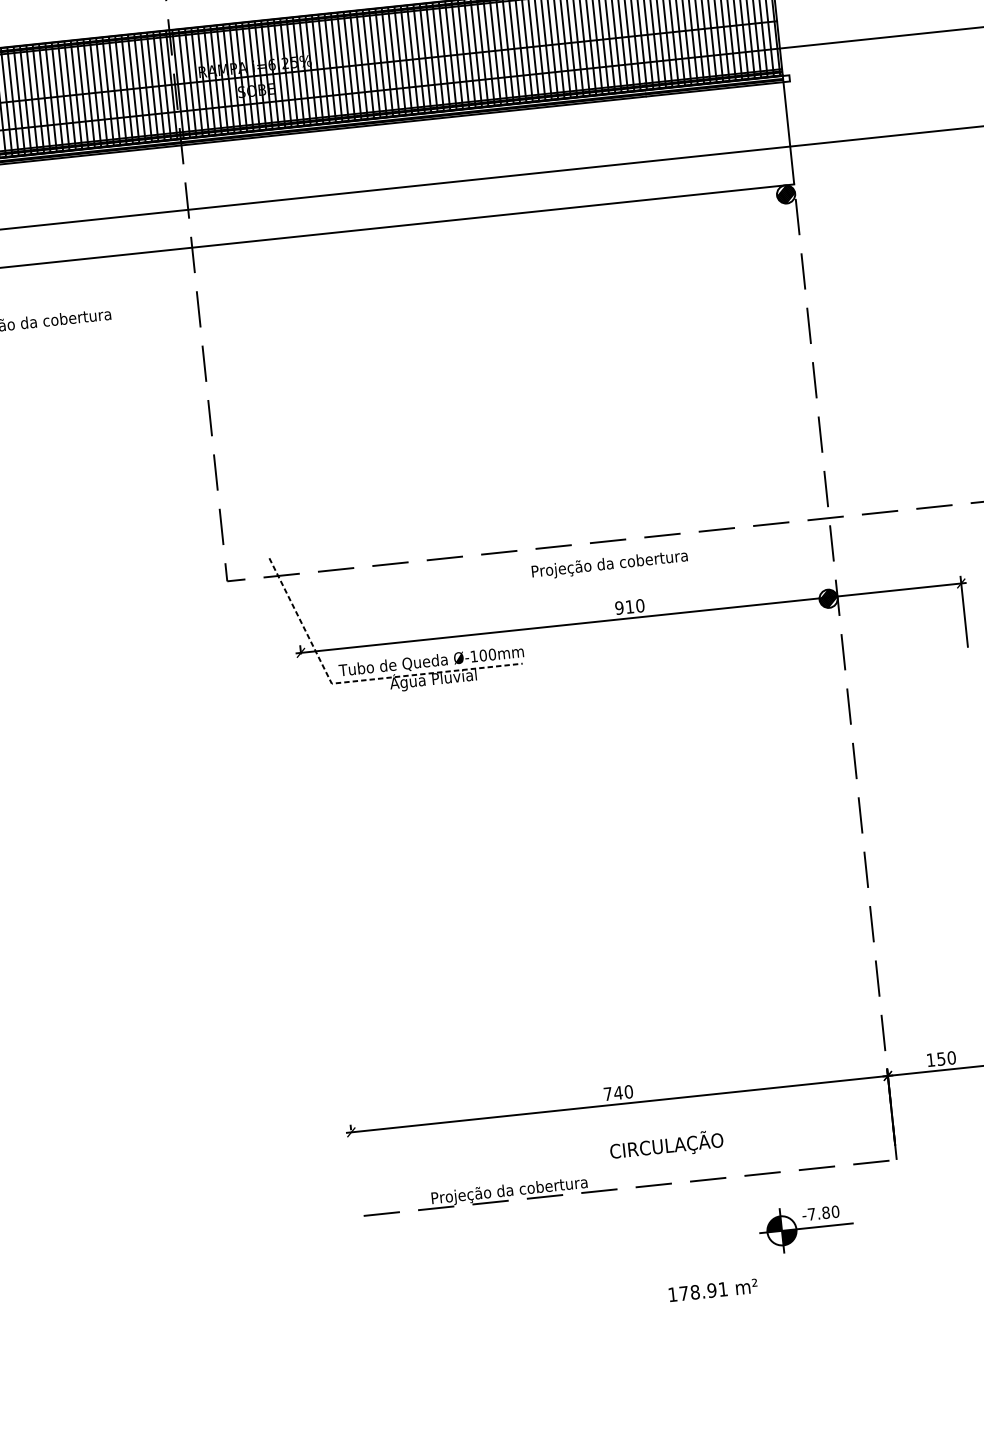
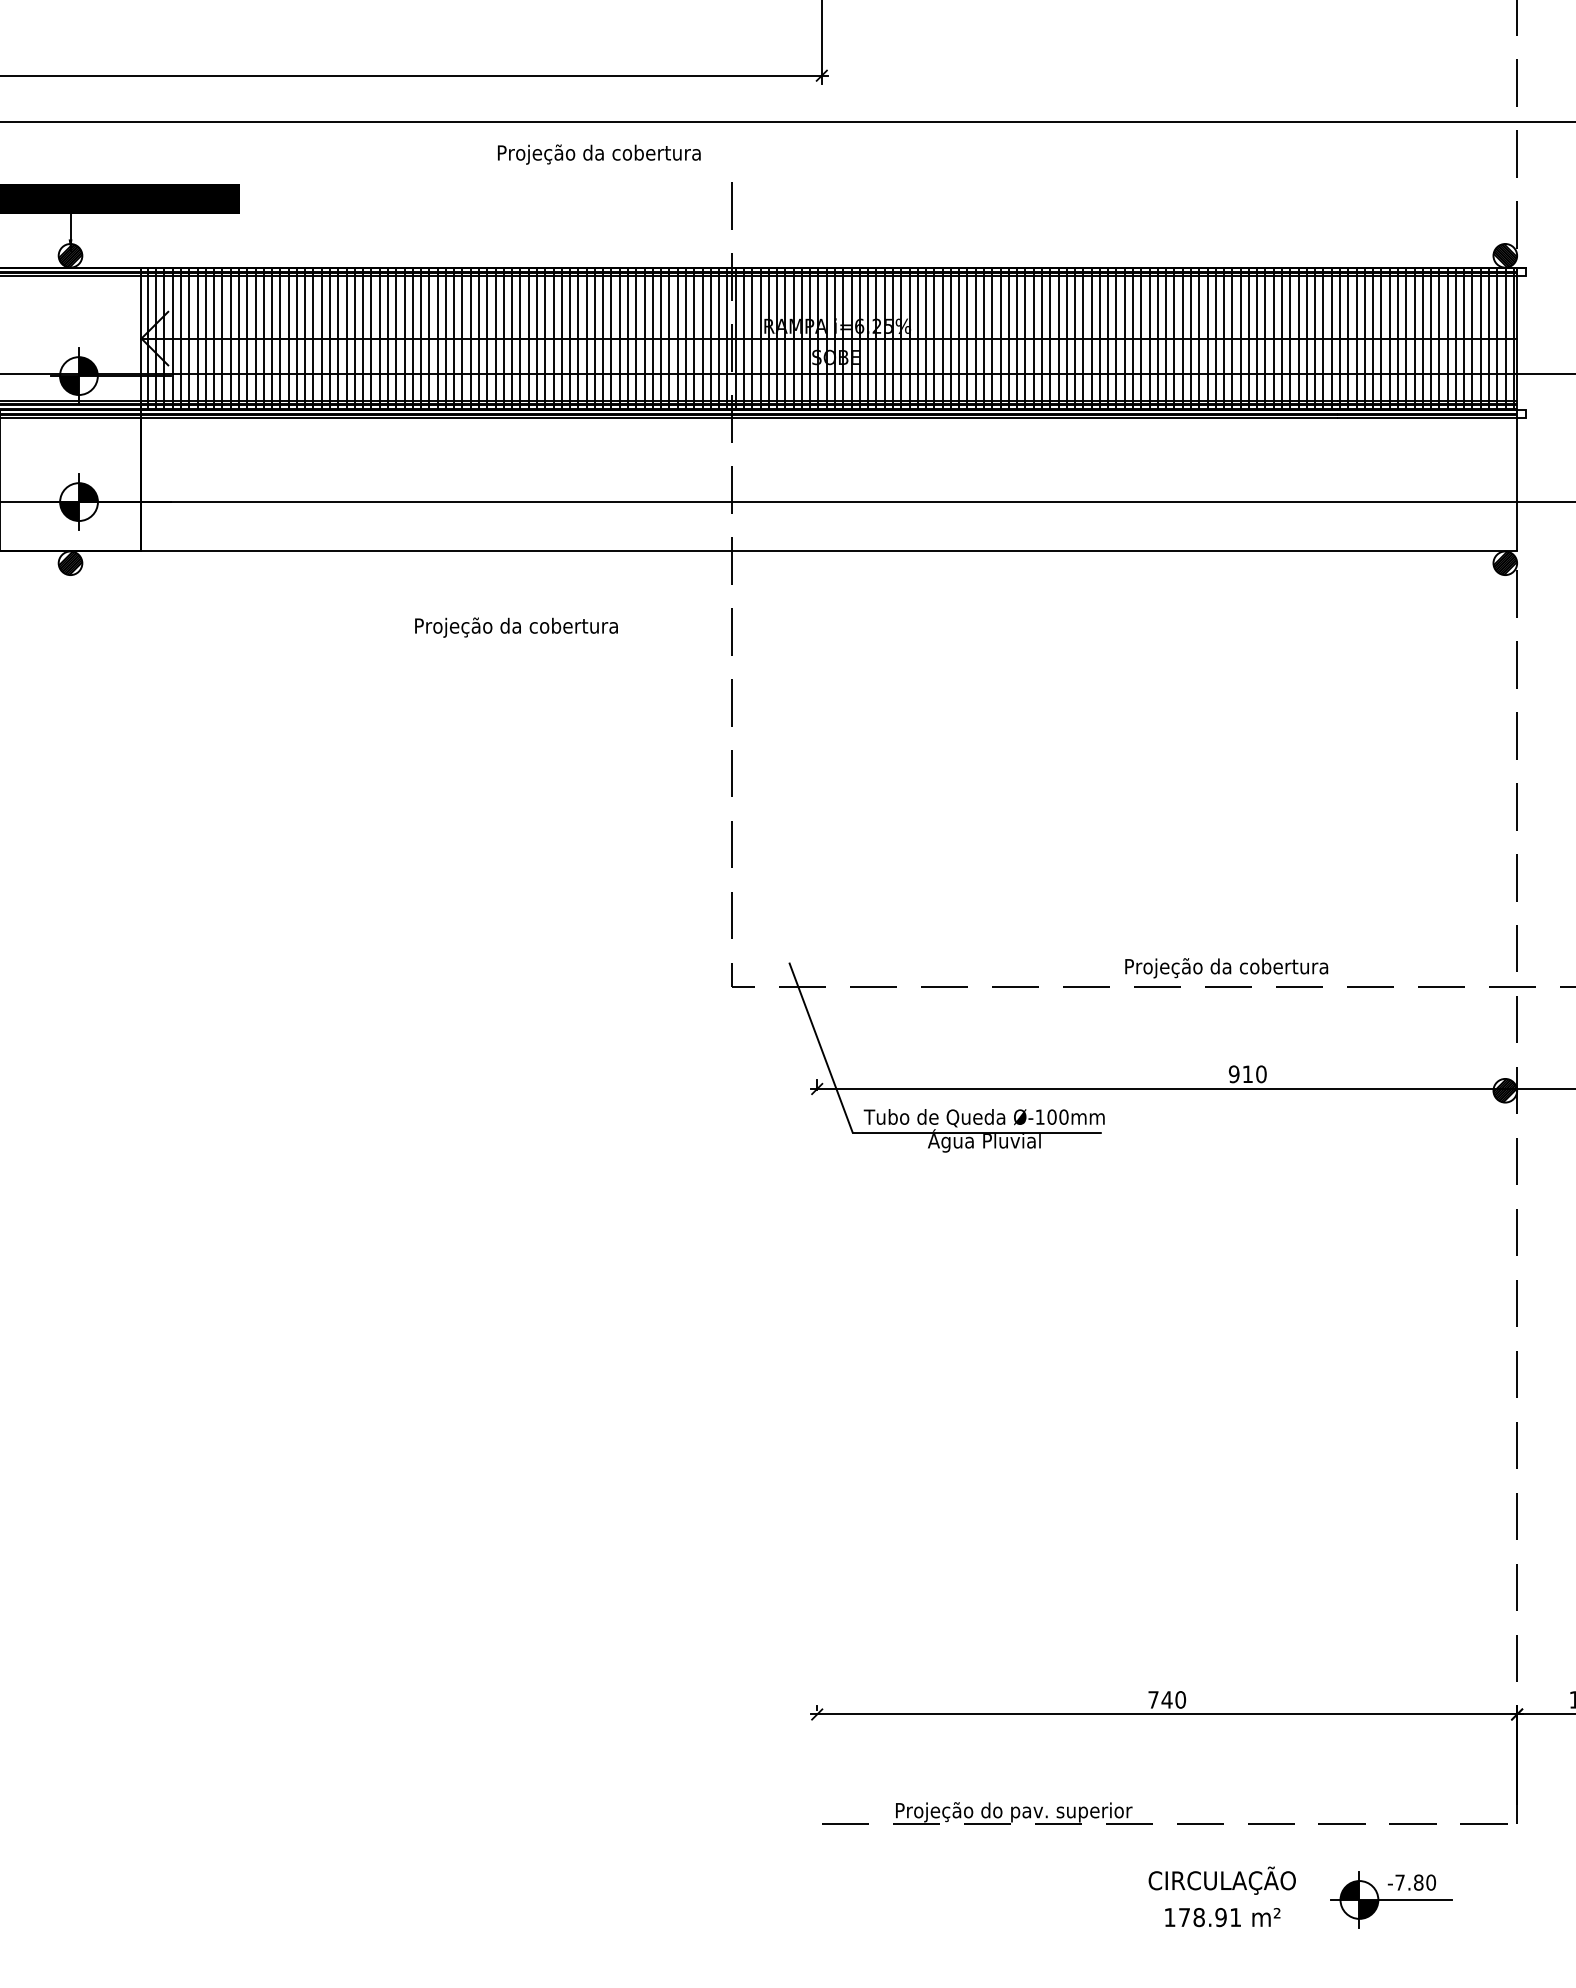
text: (609, 565) -> (1226, 968), moved
line: (356, 681) -> (885, 1133), dashed -> solid
text: (666, 1145) -> (1221, 1880), moved
text: (510, 1191) -> (1014, 1812), Projeção da cobertura -> Projeção do pav. superior
text: (713, 1290) -> (1222, 1917), moved

